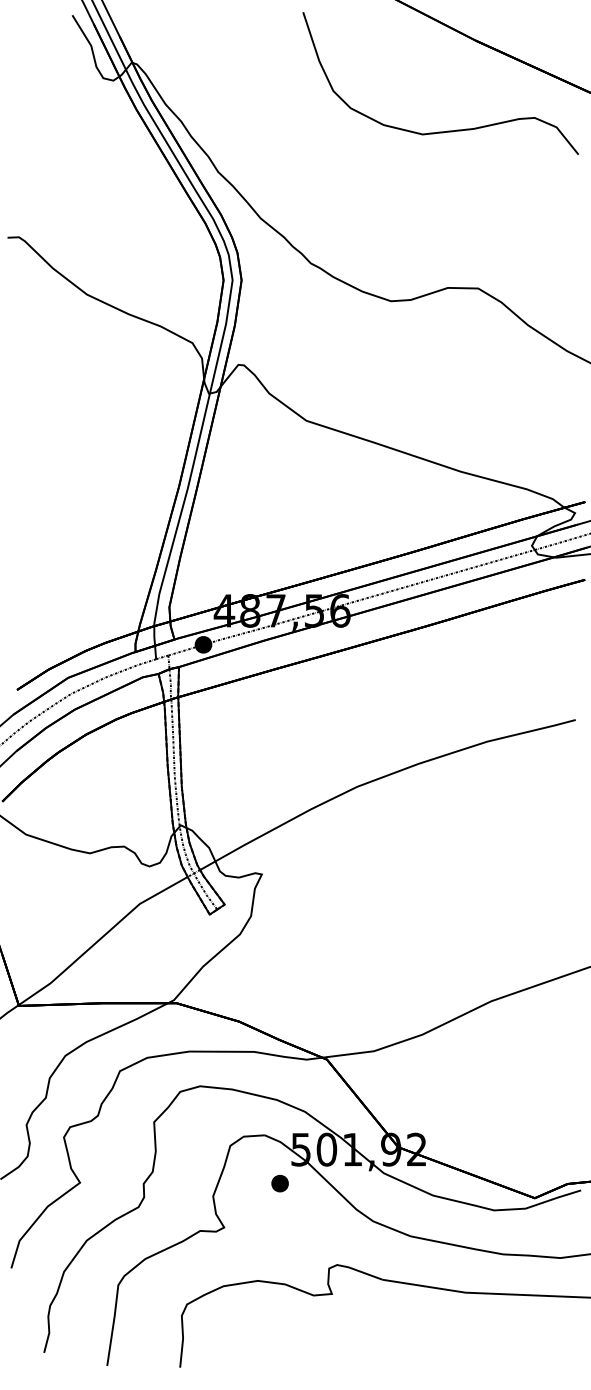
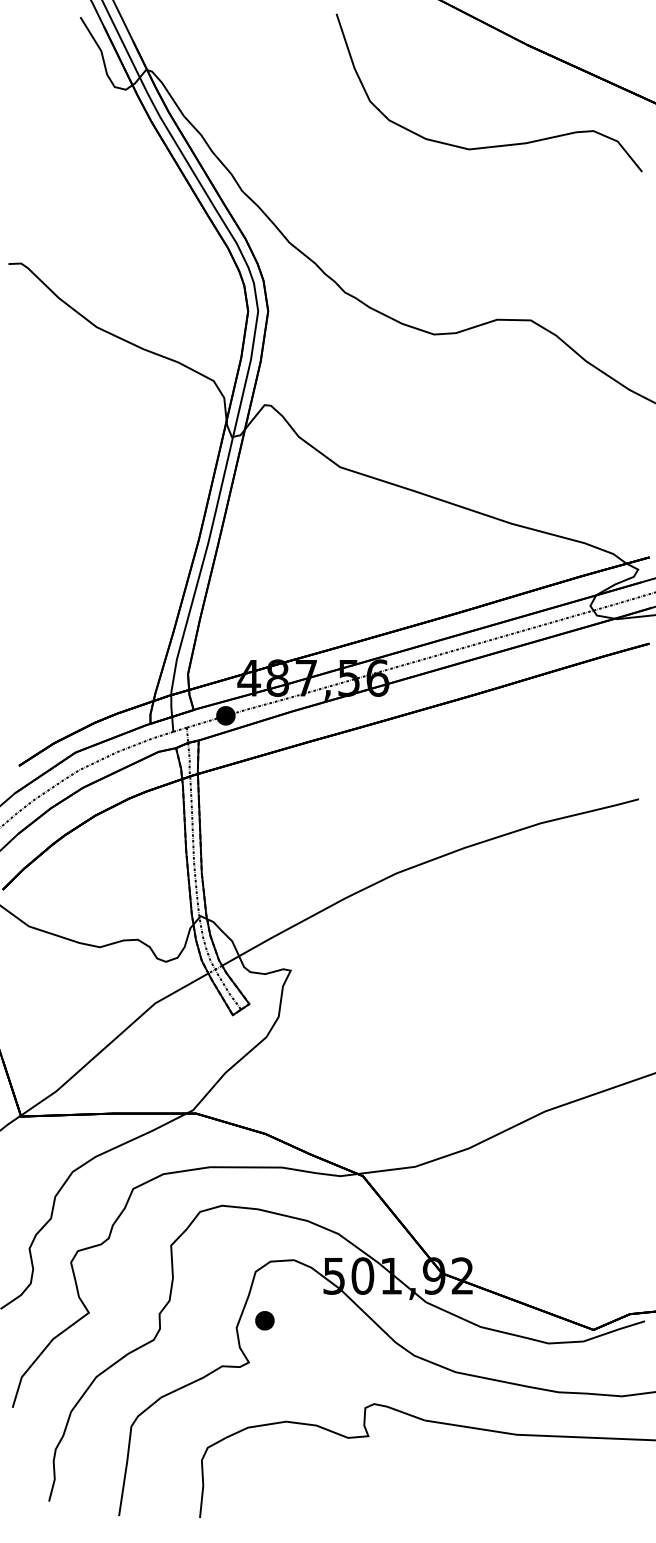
part: (279, 1183) -> (264, 1320), moved

